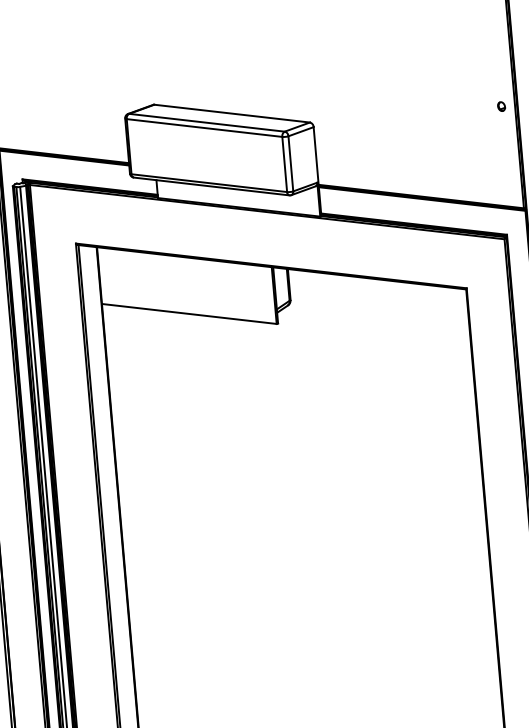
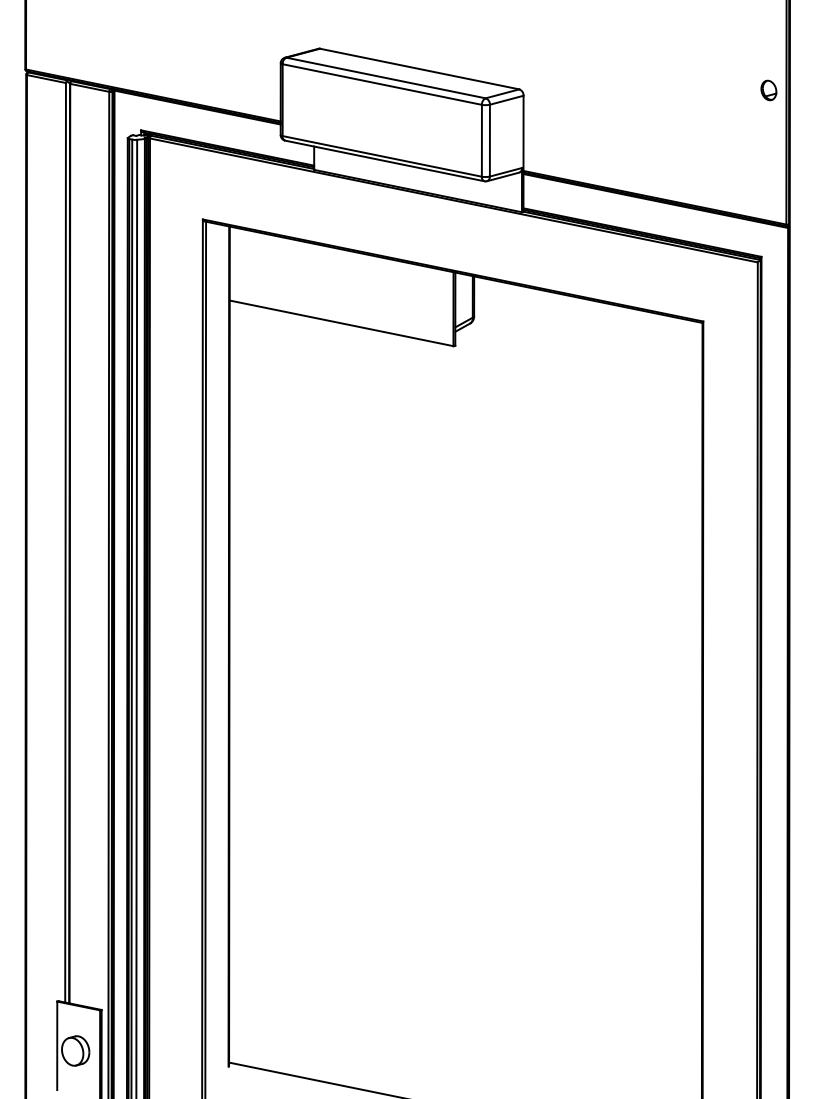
part: (501, 106) -> (768, 90), size x1.67

